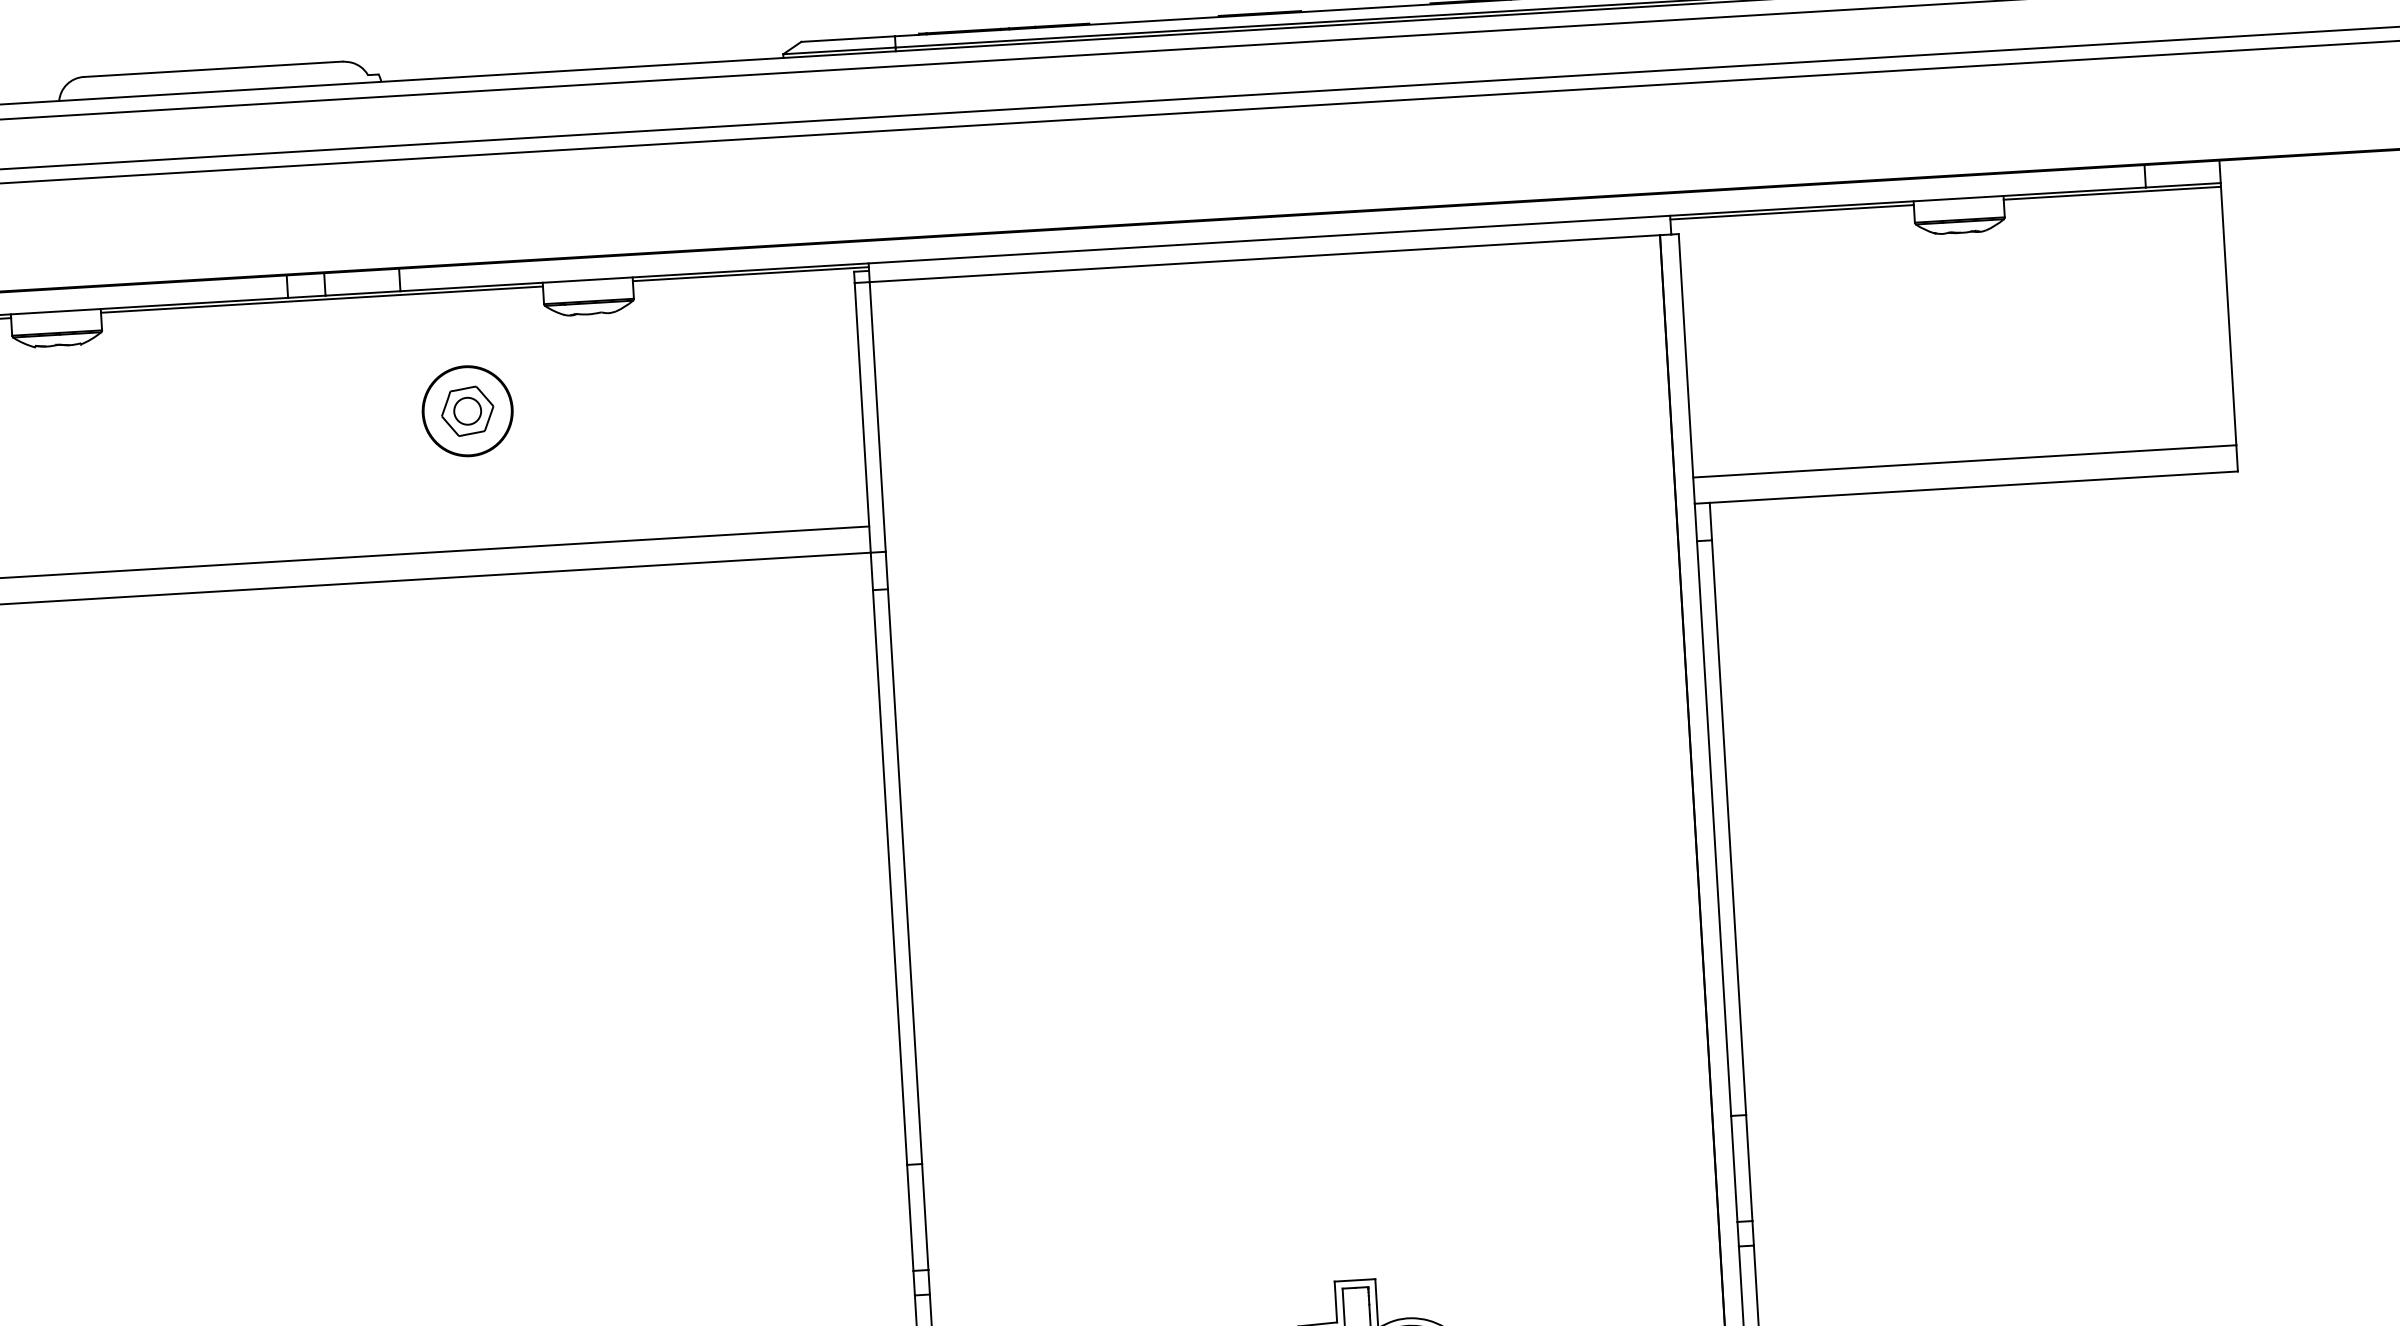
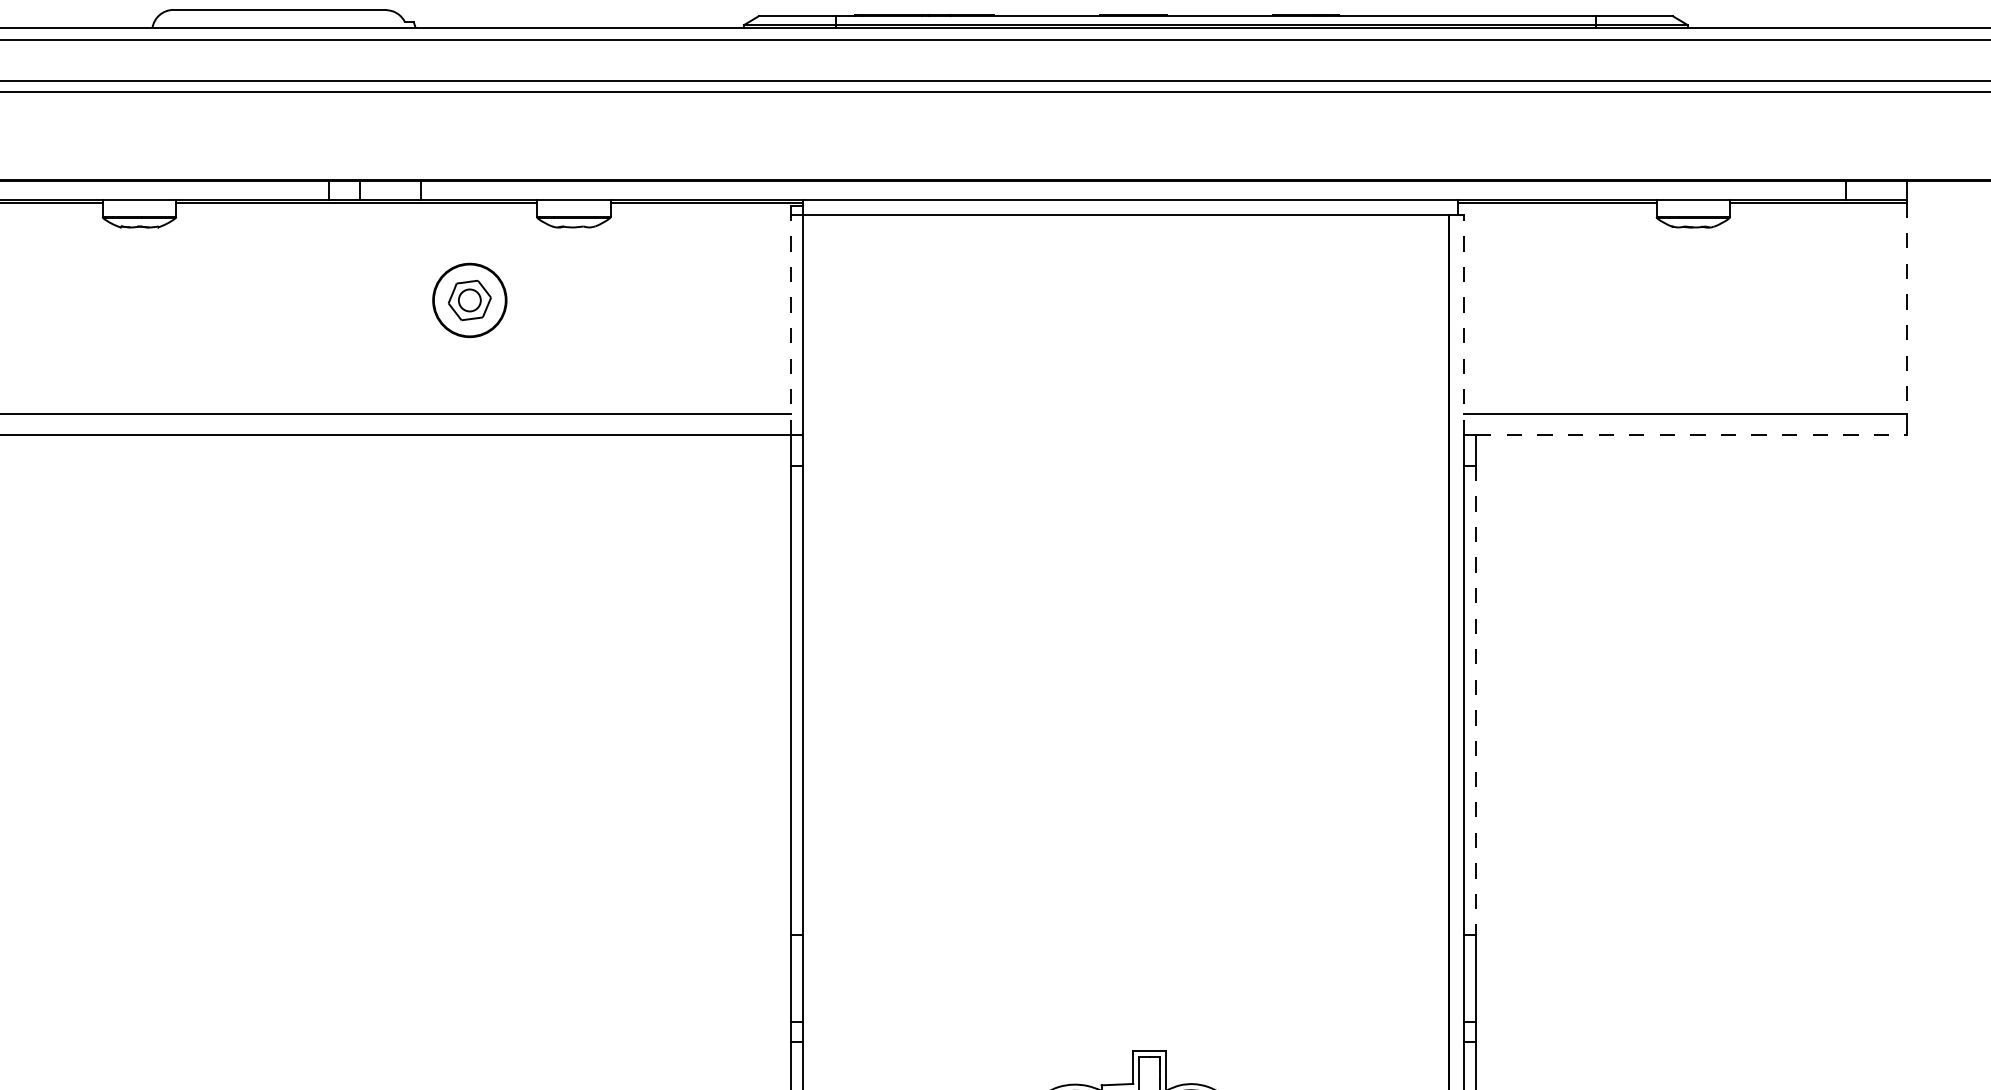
line: (2228, 316) -> (1907, 308), solid -> dashed
line: (1686, 368) -> (1463, 324), solid -> dashed
line: (863, 417) -> (791, 324), solid -> dashed
line: (1973, 487) -> (1691, 435), solid -> dashed
line: (1729, 827) -> (1476, 700), solid -> dashed

